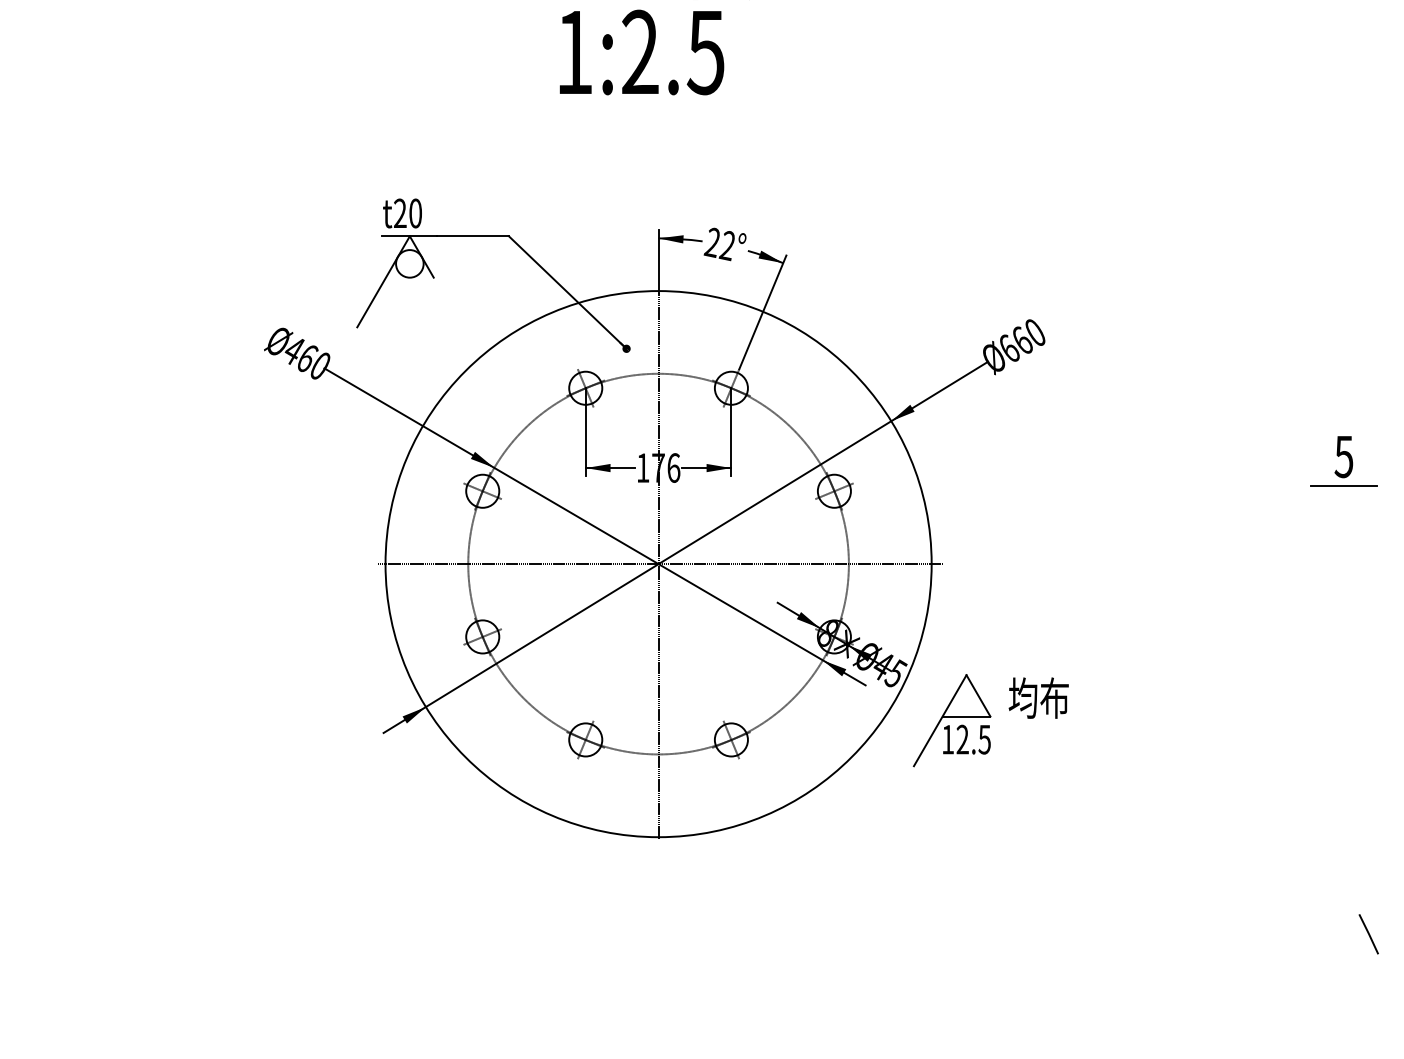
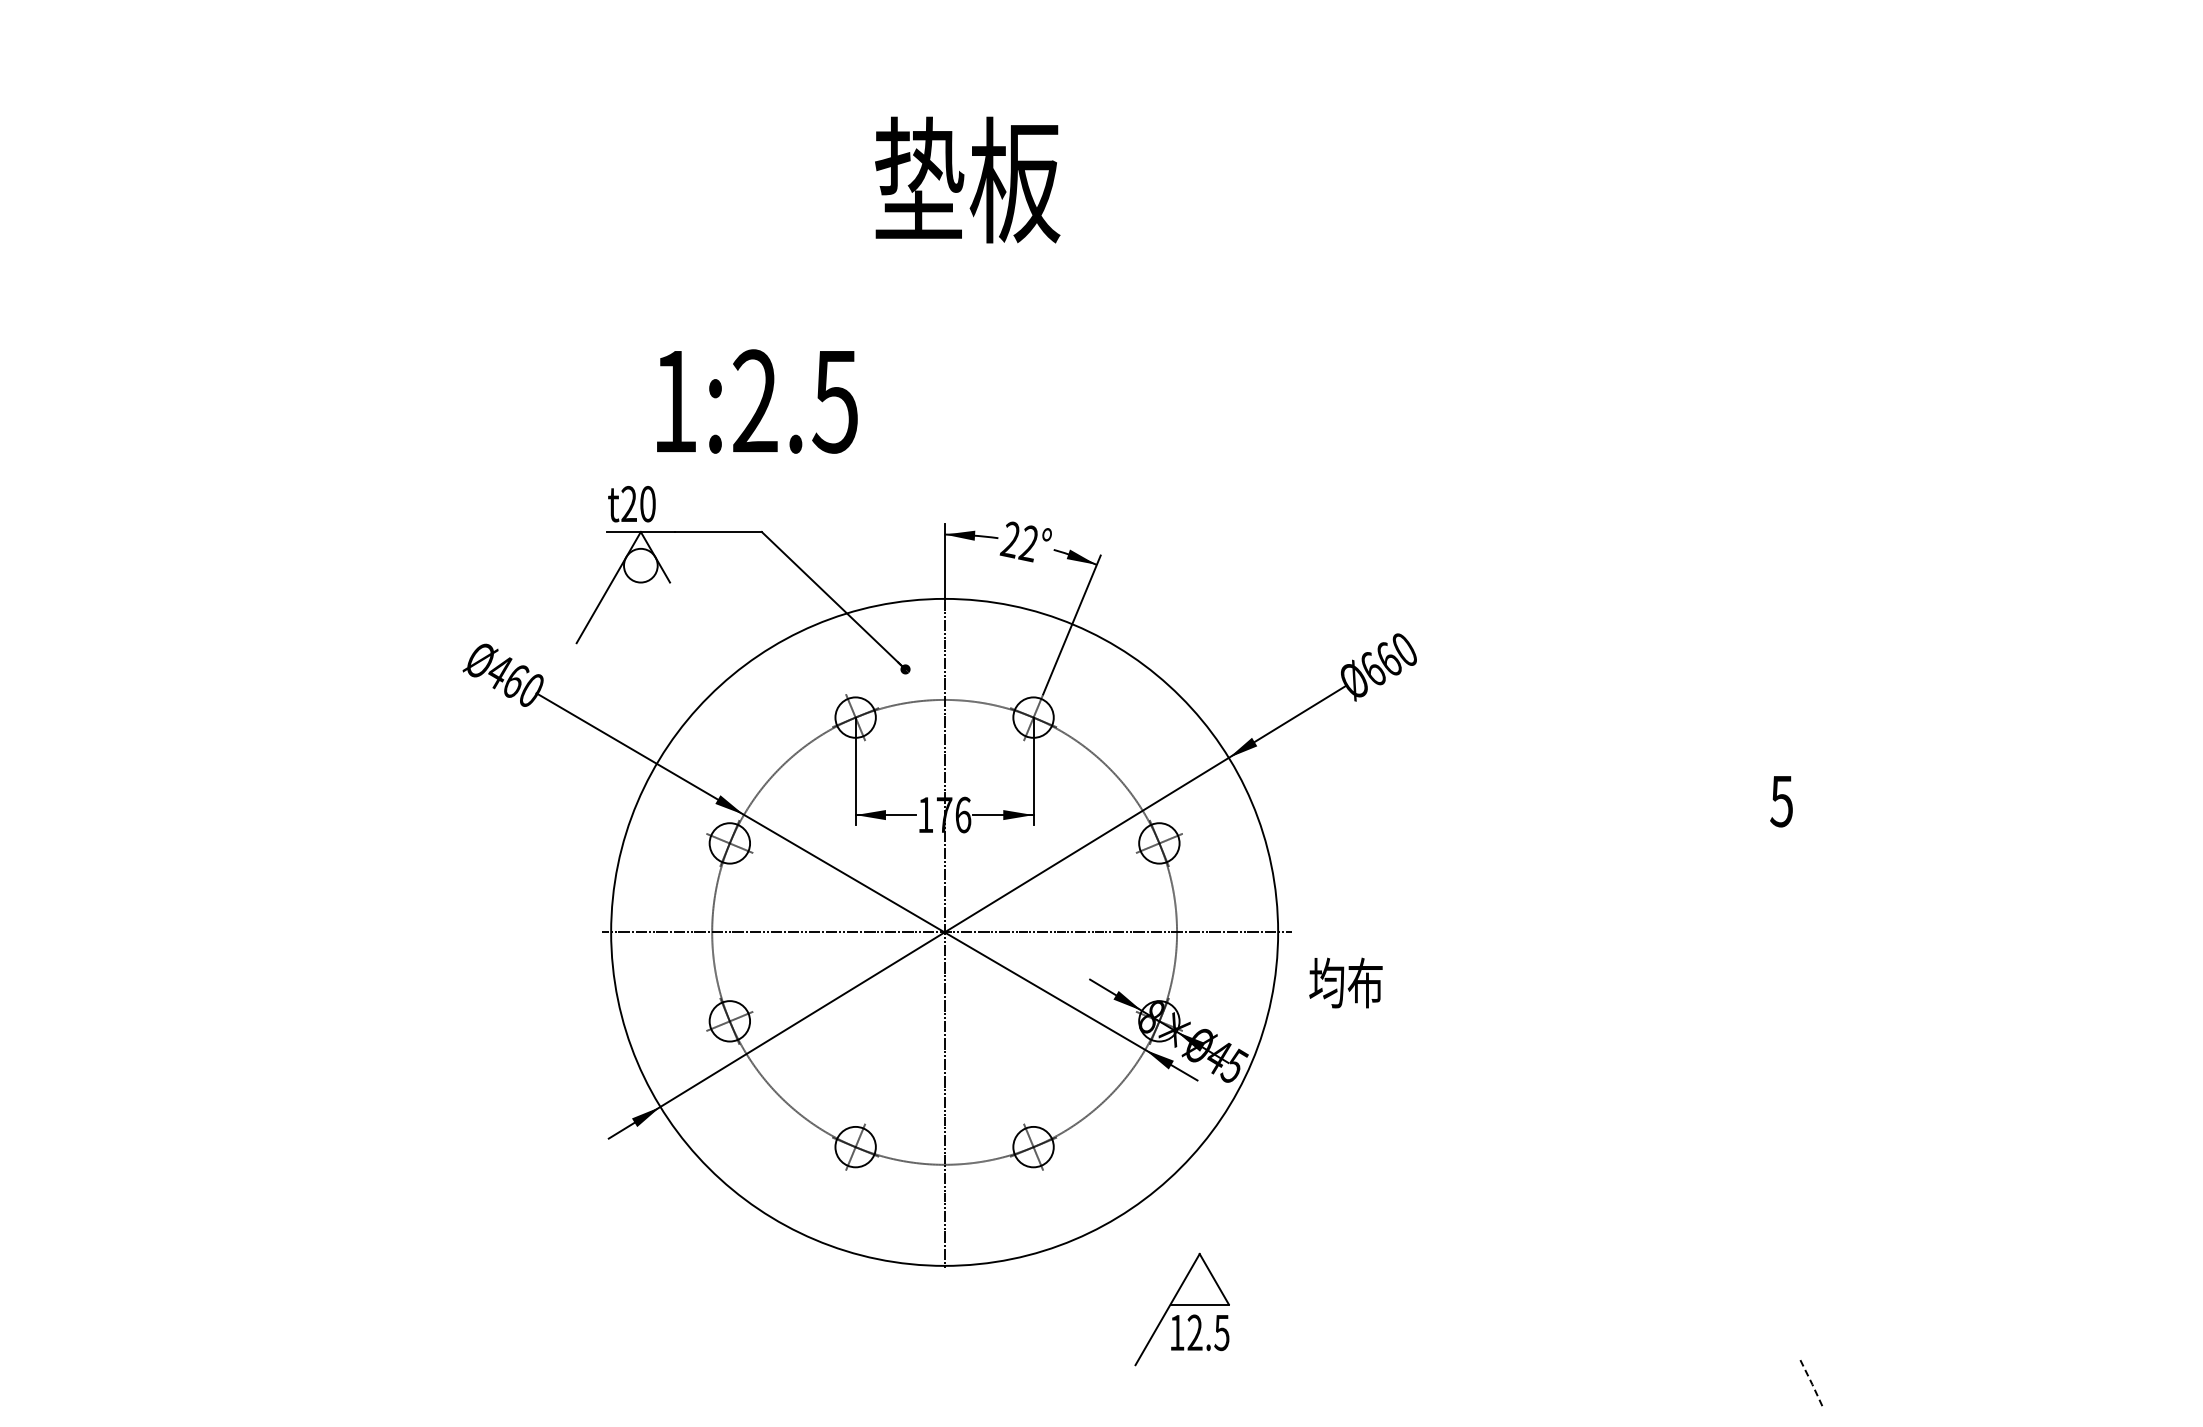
text: (642, 52) -> (757, 401), moved
line: (1343, 485) -> (1781, 836), removed
text: (1038, 697) -> (1345, 982), moved
part: (951, 720) -> (1181, 1309), moved
line: (1369, 934) -> (1812, 1384), solid -> dashed

